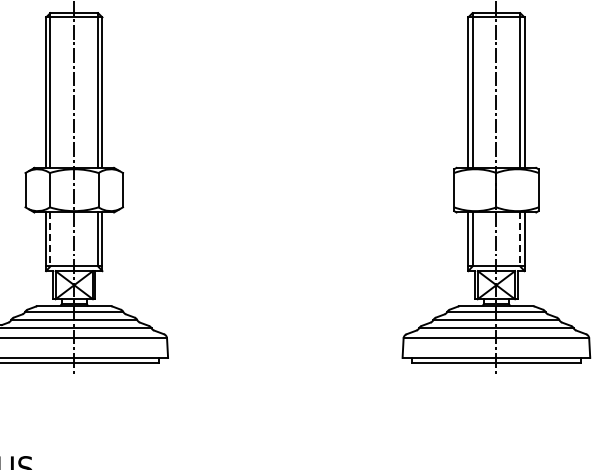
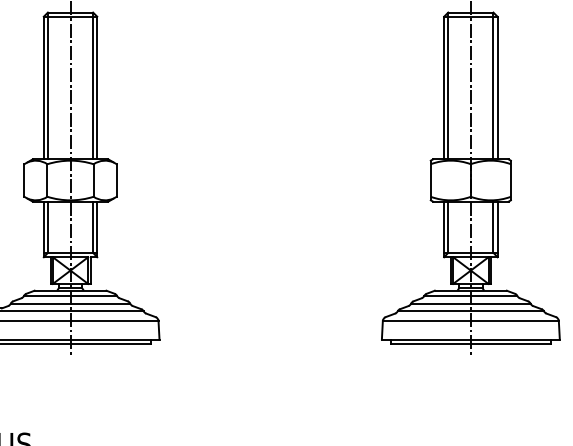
line: (50, 239) -> (48, 227), dashed -> solid
line: (520, 239) -> (493, 227), dashed -> solid

